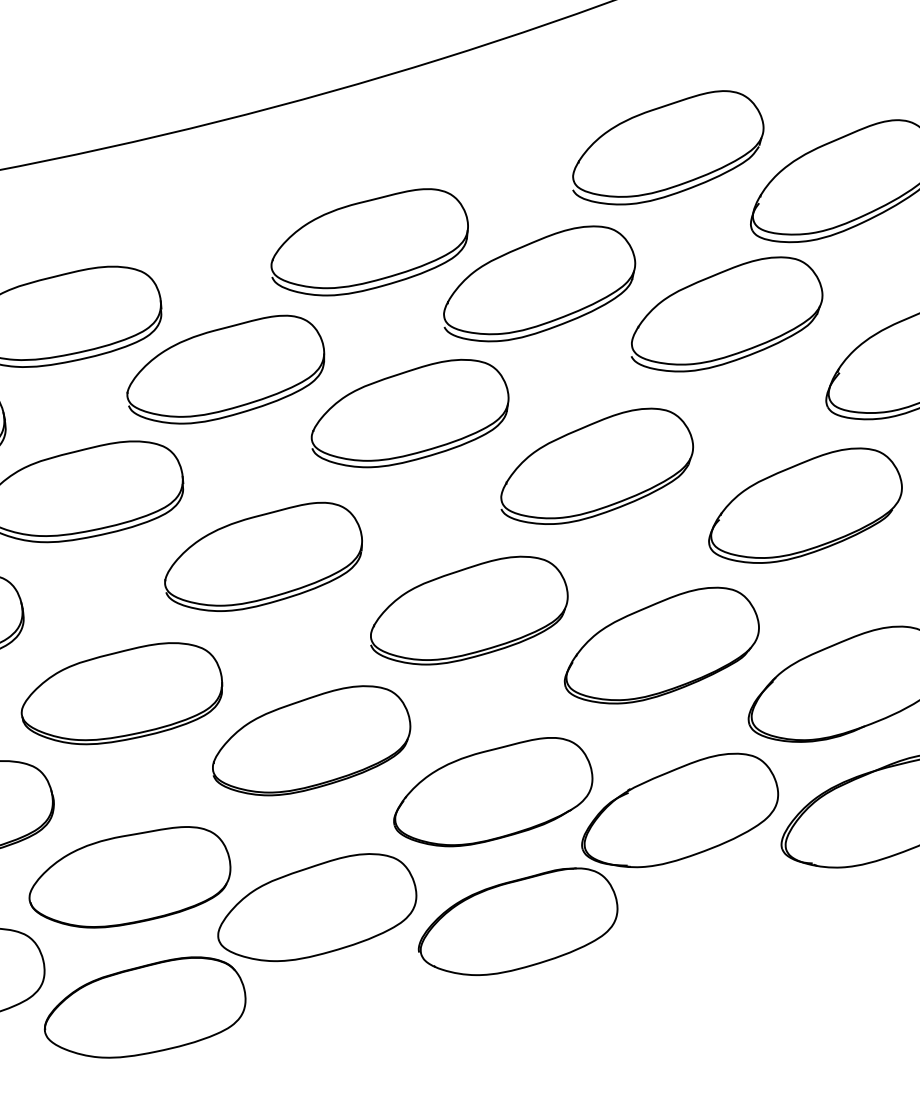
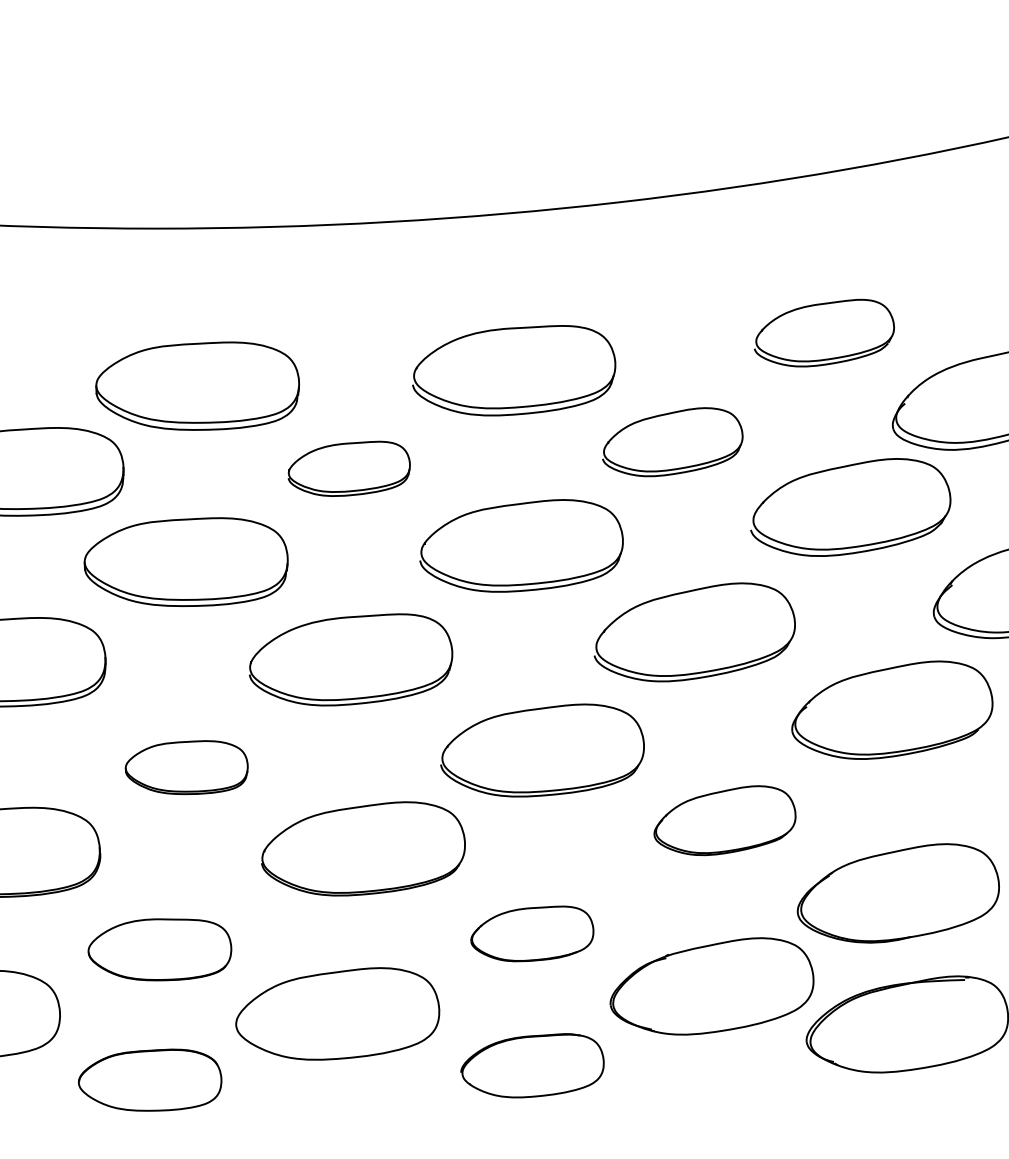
part: (666, 148) -> (824, 332), size x0.7
part: (537, 284) -> (672, 441), size x0.7
part: (225, 371) -> (349, 468), size x0.6
part: (659, 646) -> (724, 820), size x0.7
part: (121, 695) -> (186, 767), size x0.6
part: (492, 793) -> (532, 933), size x0.6
part: (129, 879) -> (159, 949), size x0.7
part: (517, 923) -> (532, 1065), size x0.7
part: (143, 1008) -> (149, 1079), size x0.7

